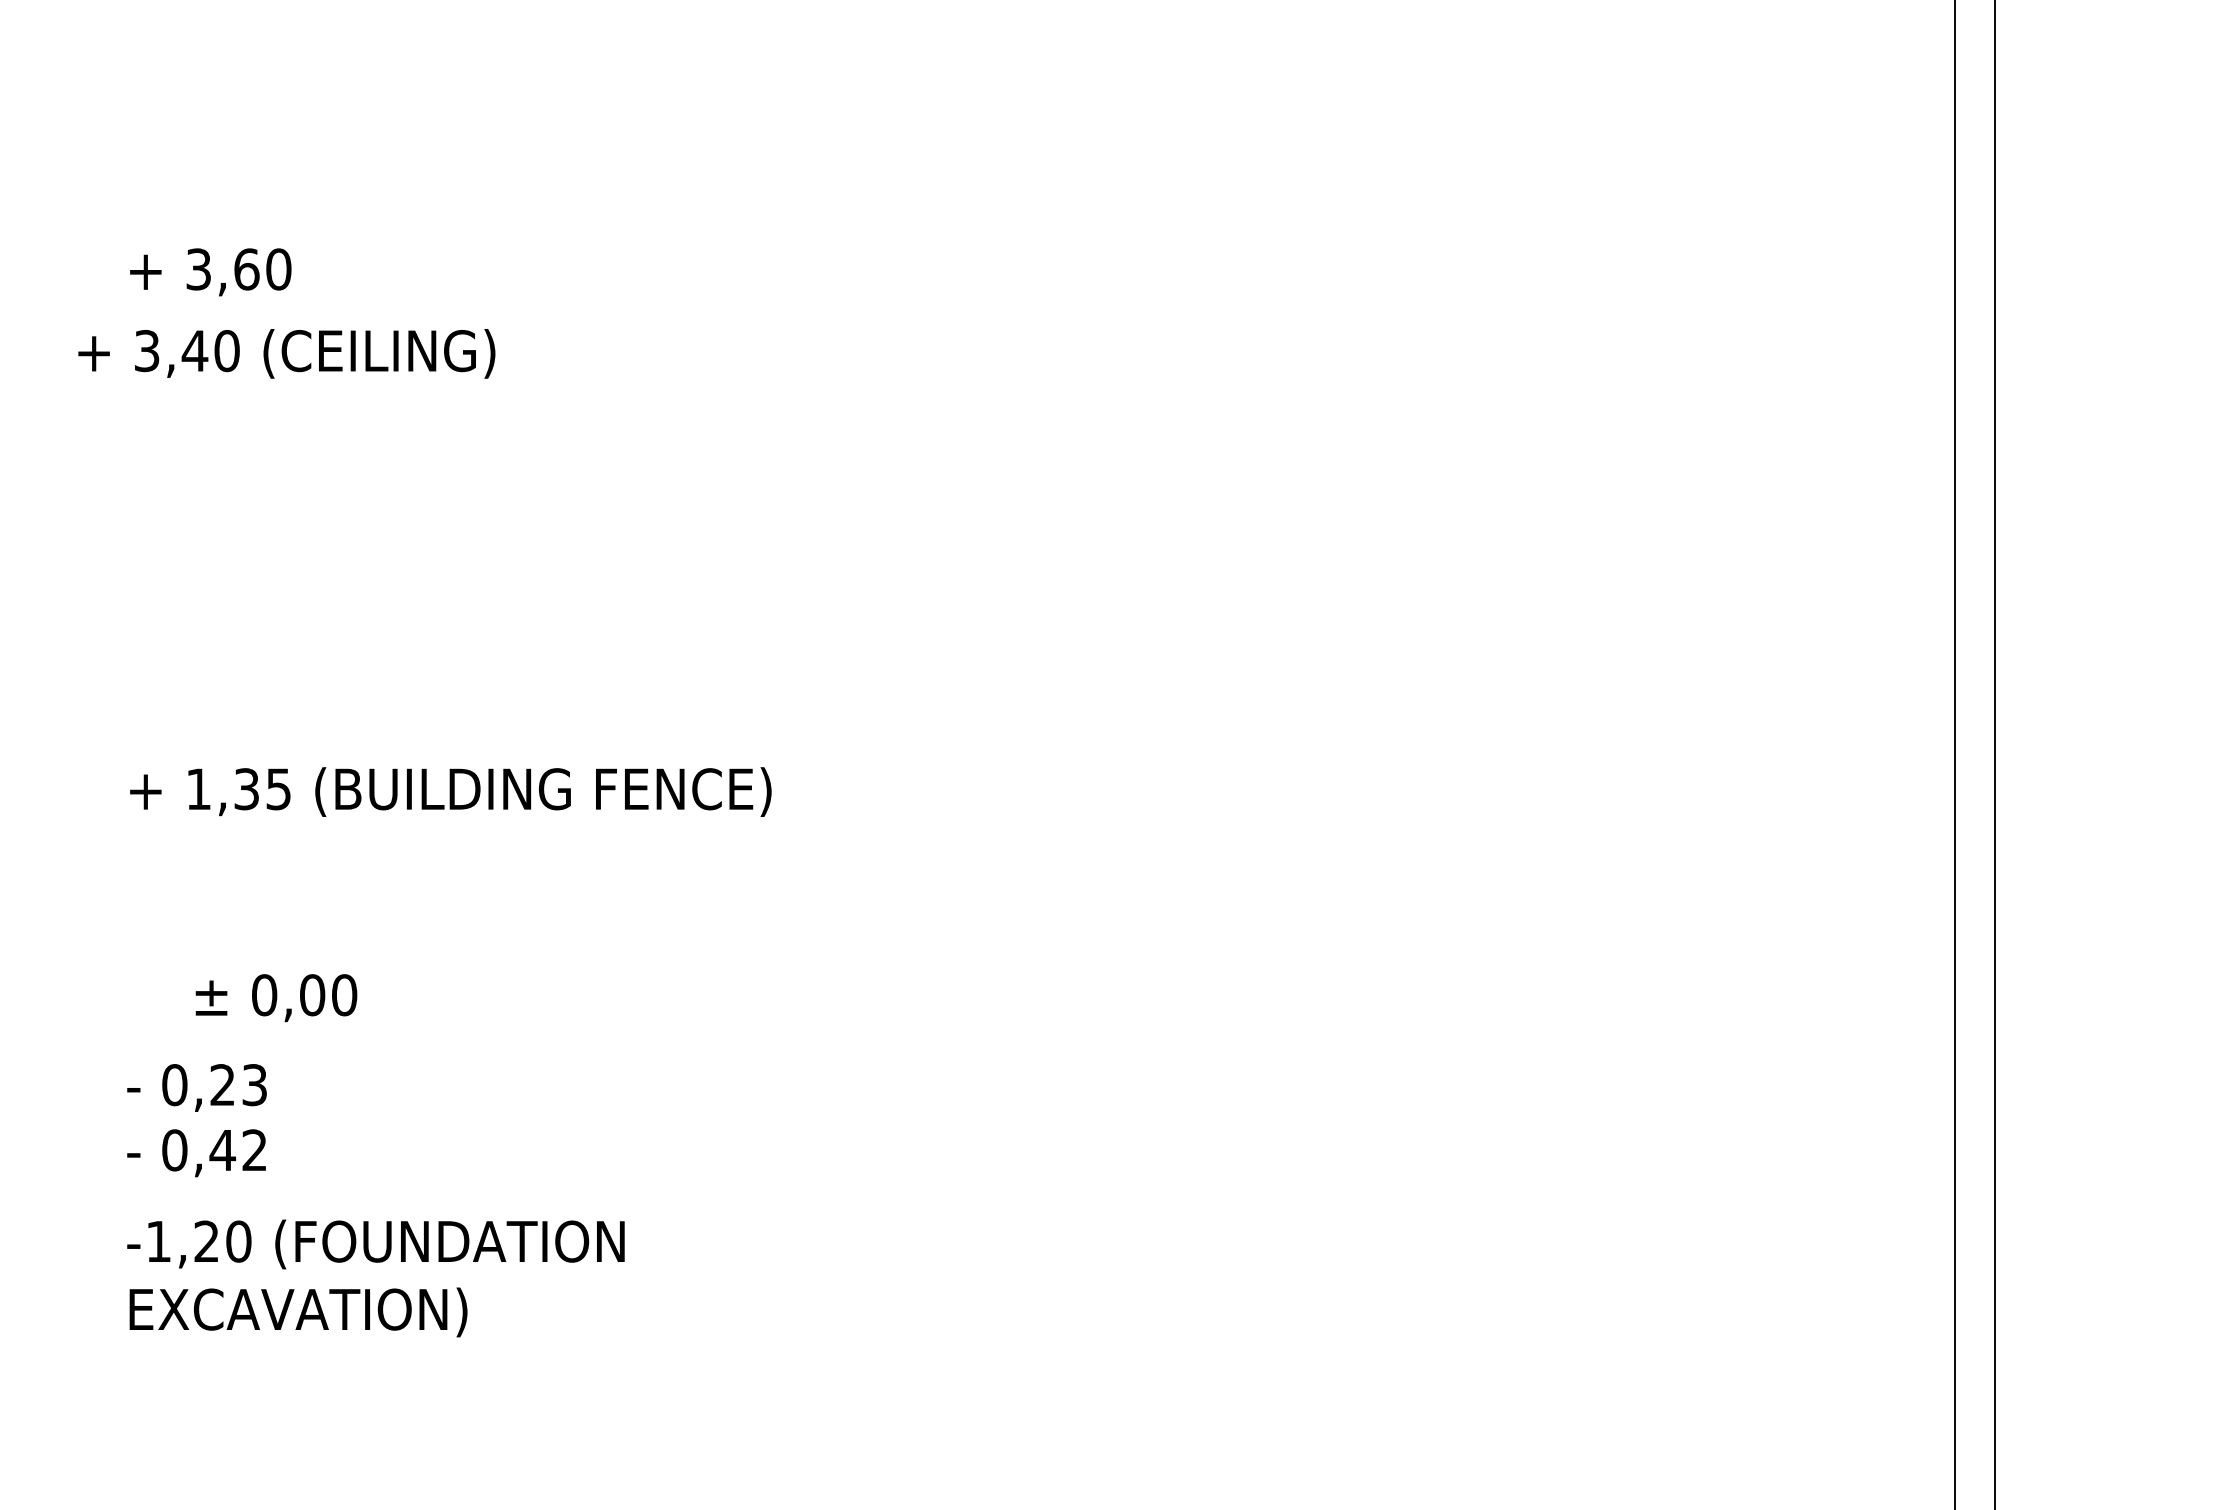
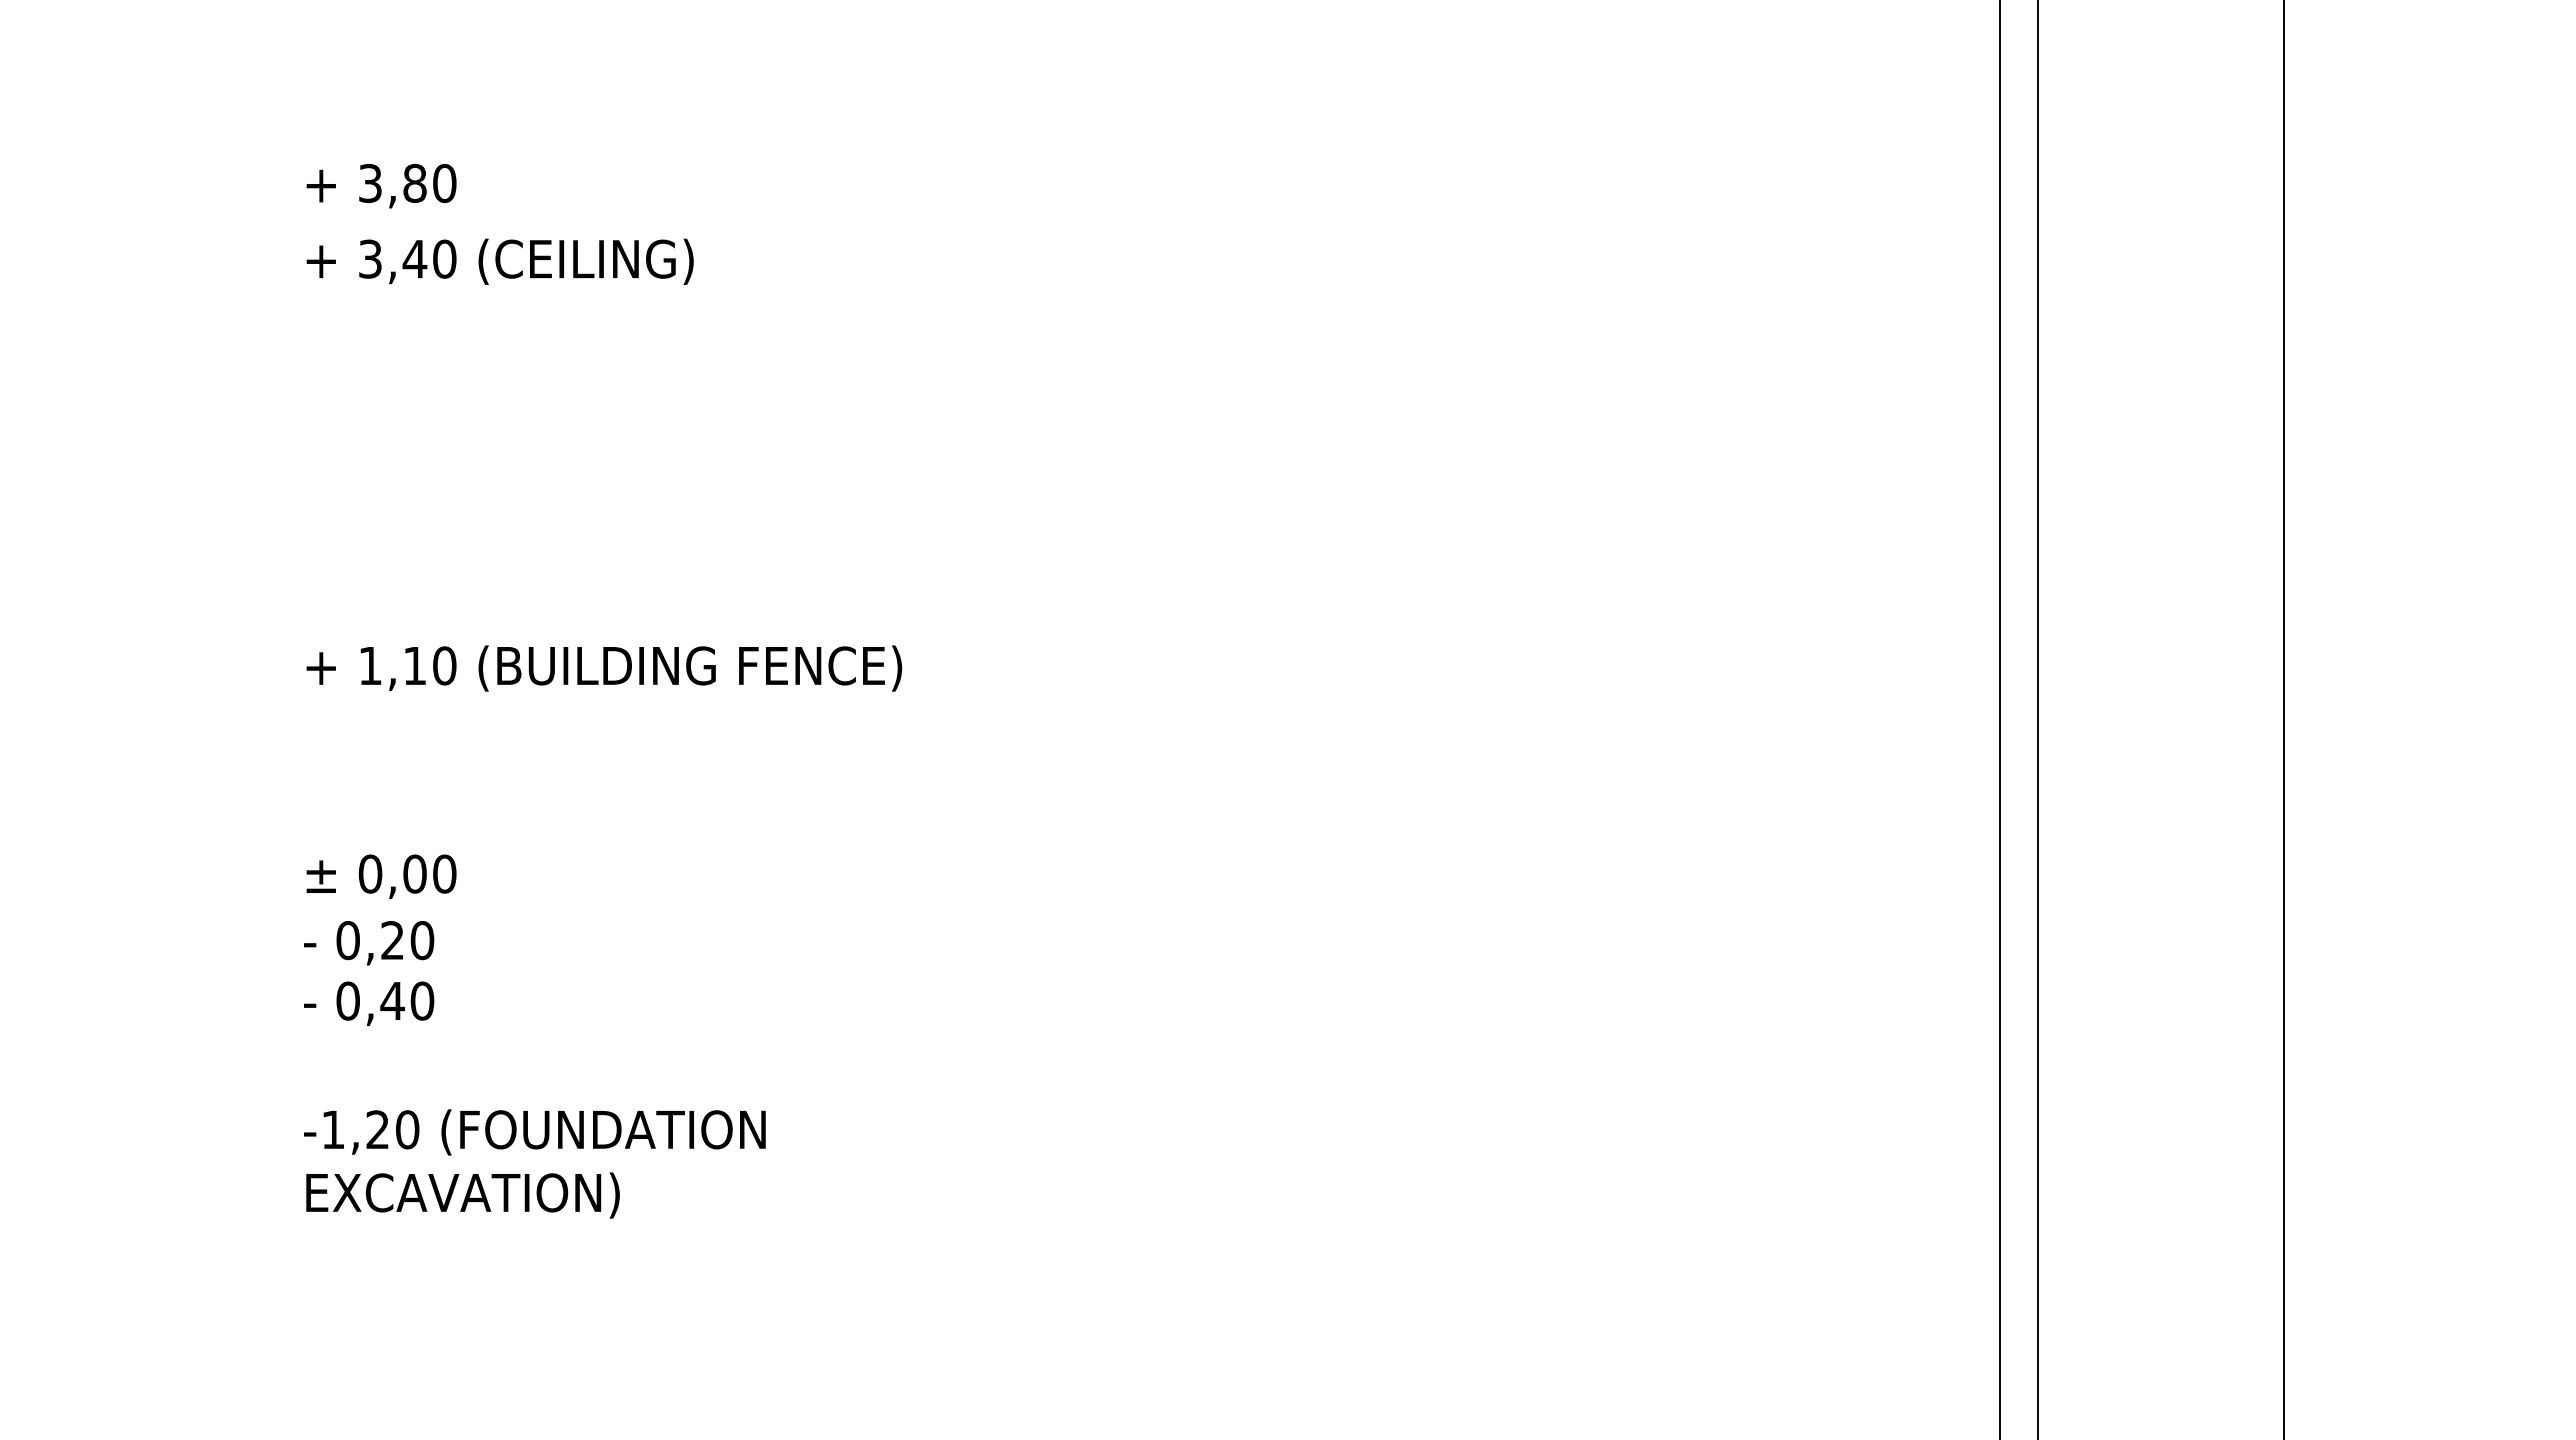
text: (246, 268) -> (414, 182), 3,60 -> 3,80
text: (286, 353) -> (499, 261), moved
text: (262, 788) -> (429, 665), 1,35 -> 1,10
text: (276, 997) -> (381, 876), moved
text: (254, 1085) -> (422, 940), 0,23 -> 0,20
text: (254, 1149) -> (422, 1000), 0,42 -> 0,40
text: (375, 1277) -> (534, 1163), moved

